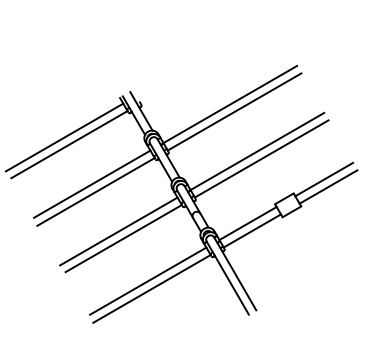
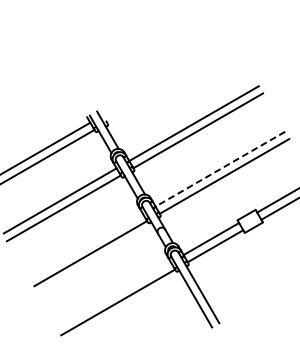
line: (256, 151) -> (219, 169), solid -> dashed
line: (118, 231) -> (85, 246), removed
line: (148, 280) -> (114, 294), removed

